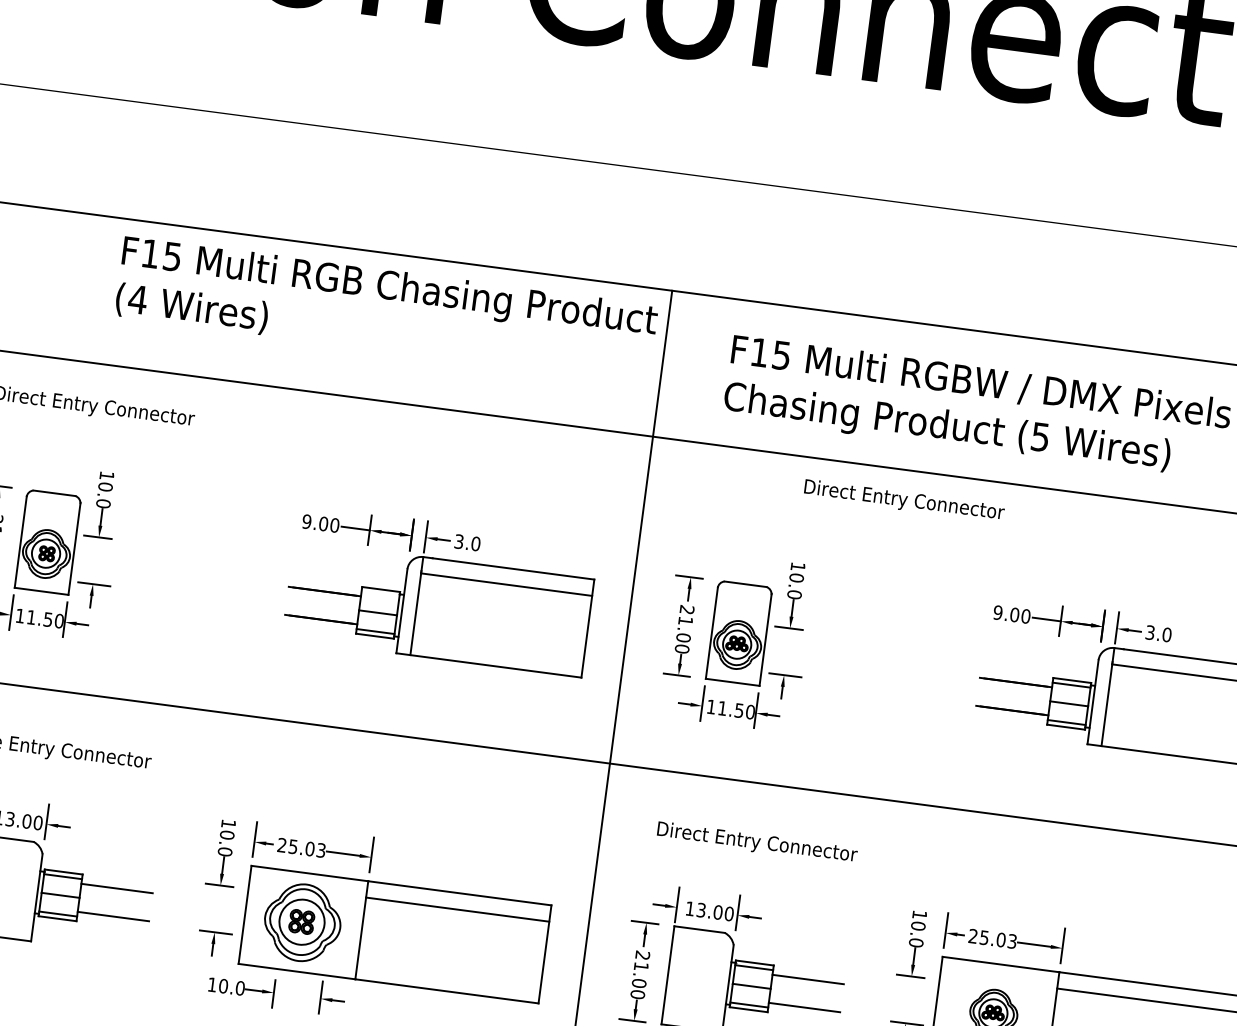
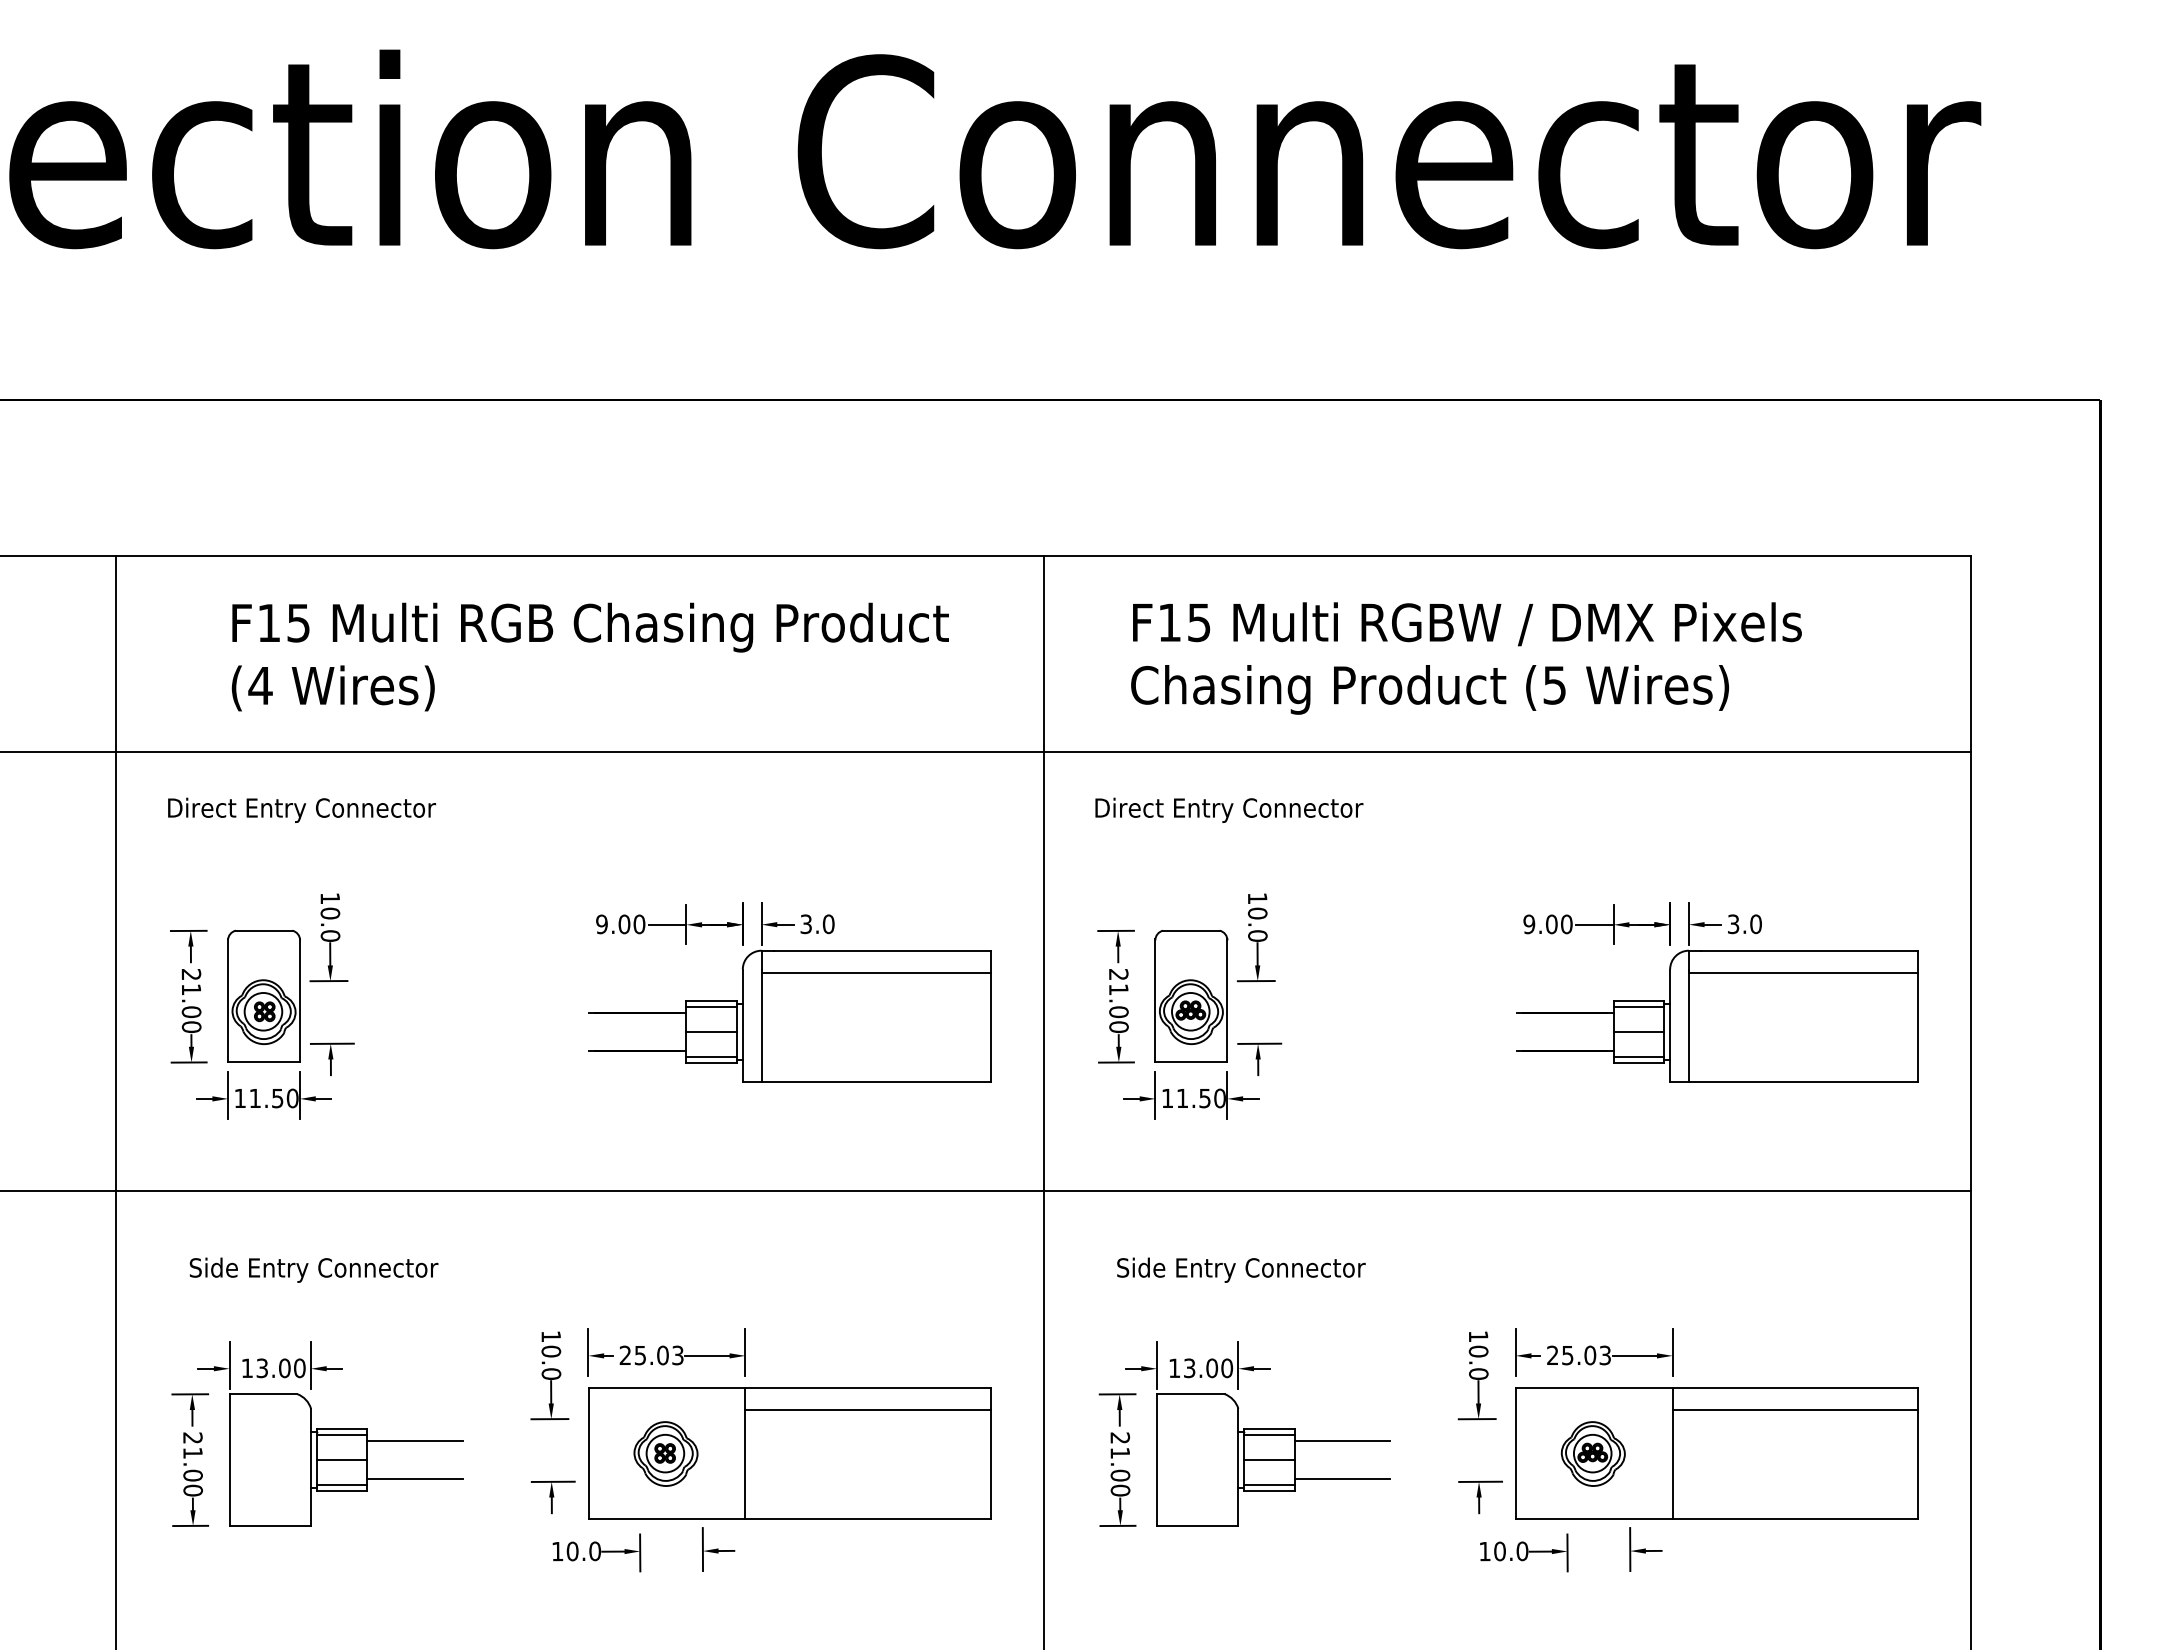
text: (385, 310) -> (589, 656), moved
text: (904, 500) -> (1229, 809), moved
line: (380, 594) -> (711, 1007), added
text: (757, 842) -> (1251, 1269), Direct Entry Connector -> Side Entry Connector
part: (302, 922) -> (665, 1453), size x0.62

